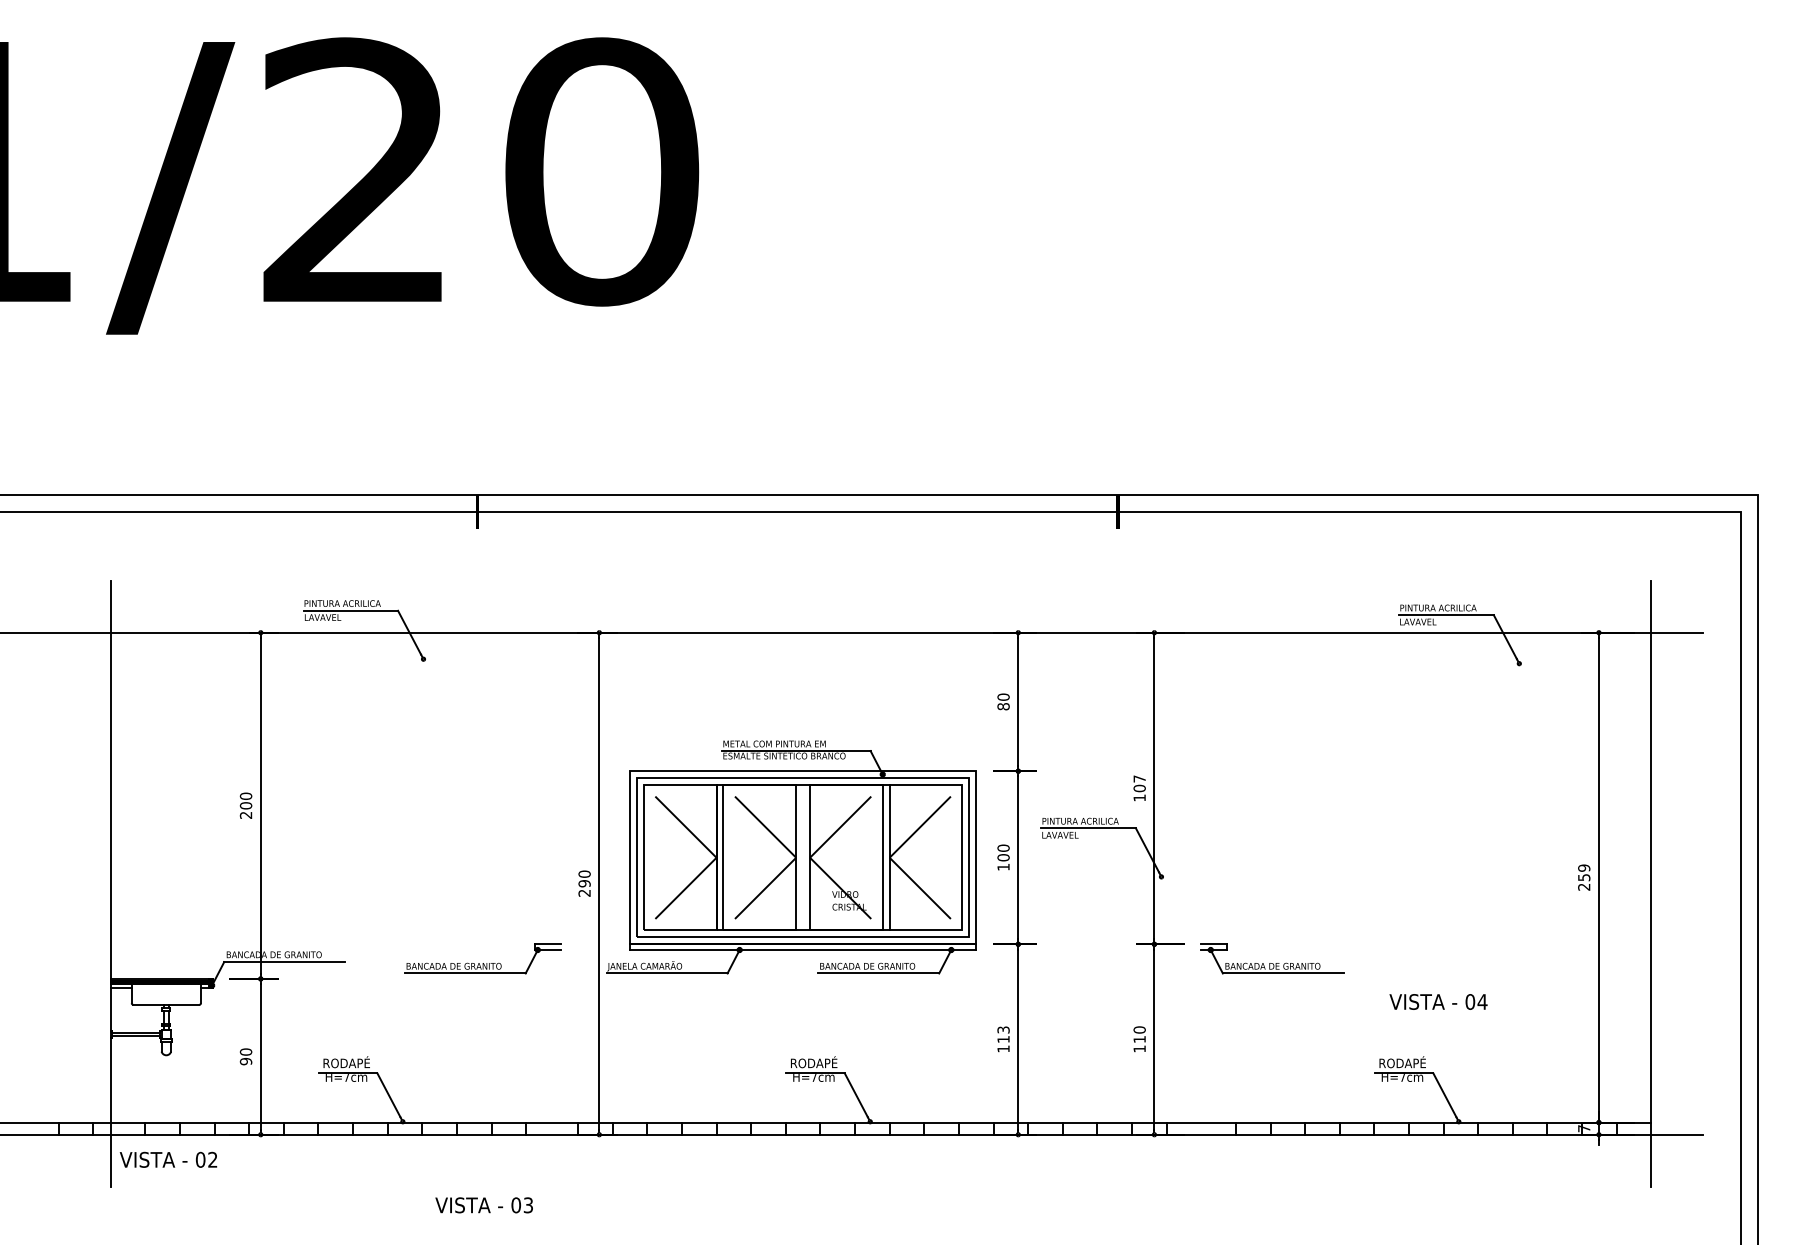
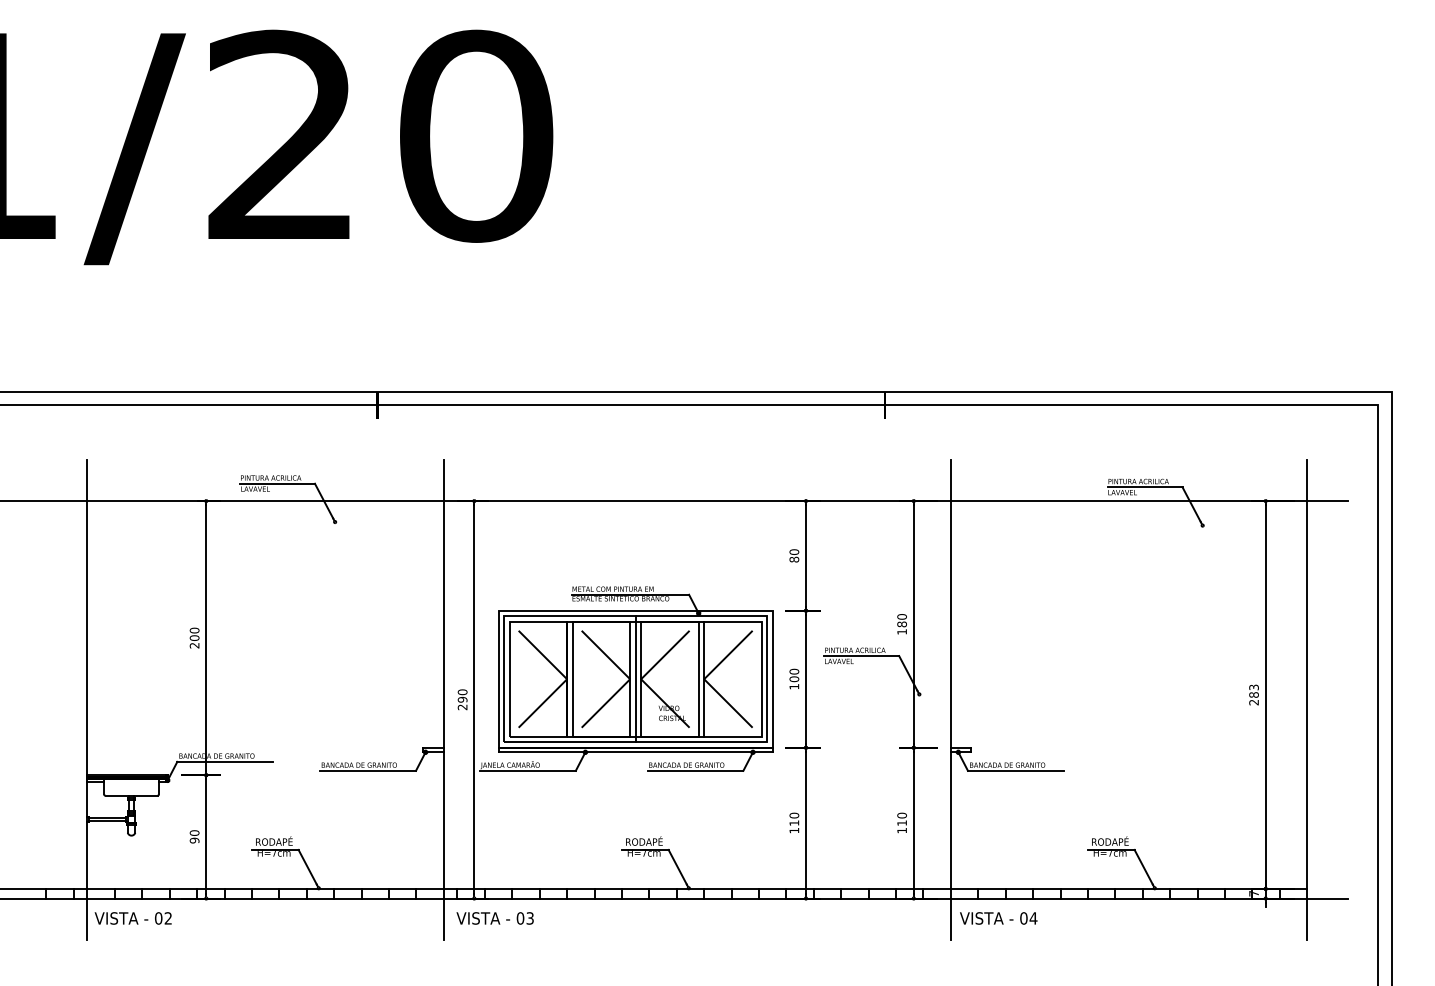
text: (1138, 783) -> (901, 620), 107 -> 180
line: (802, 858) -> (635, 679), added
text: (1583, 871) -> (1253, 690), 259 -> 283
line: (560, 883) -> (443, 699), added
line: (1200, 883) -> (950, 699), added
text: (1438, 1002) -> (998, 918), moved
text: (1003, 1029) -> (794, 815), 113 -> 110
text: (483, 1205) -> (494, 918), moved

